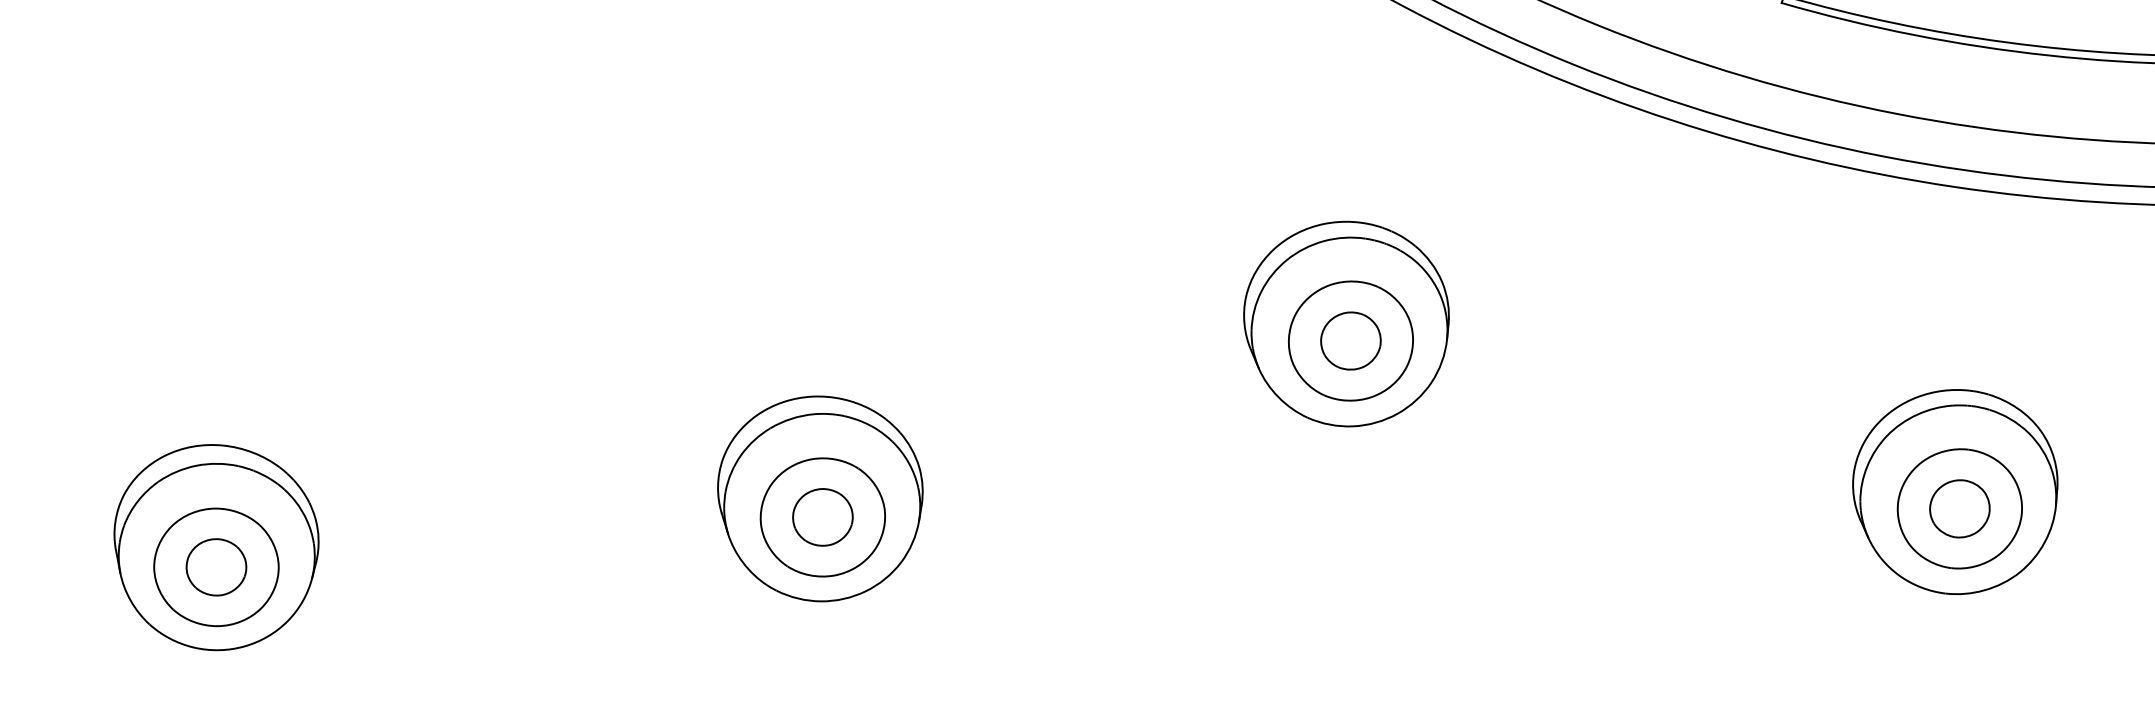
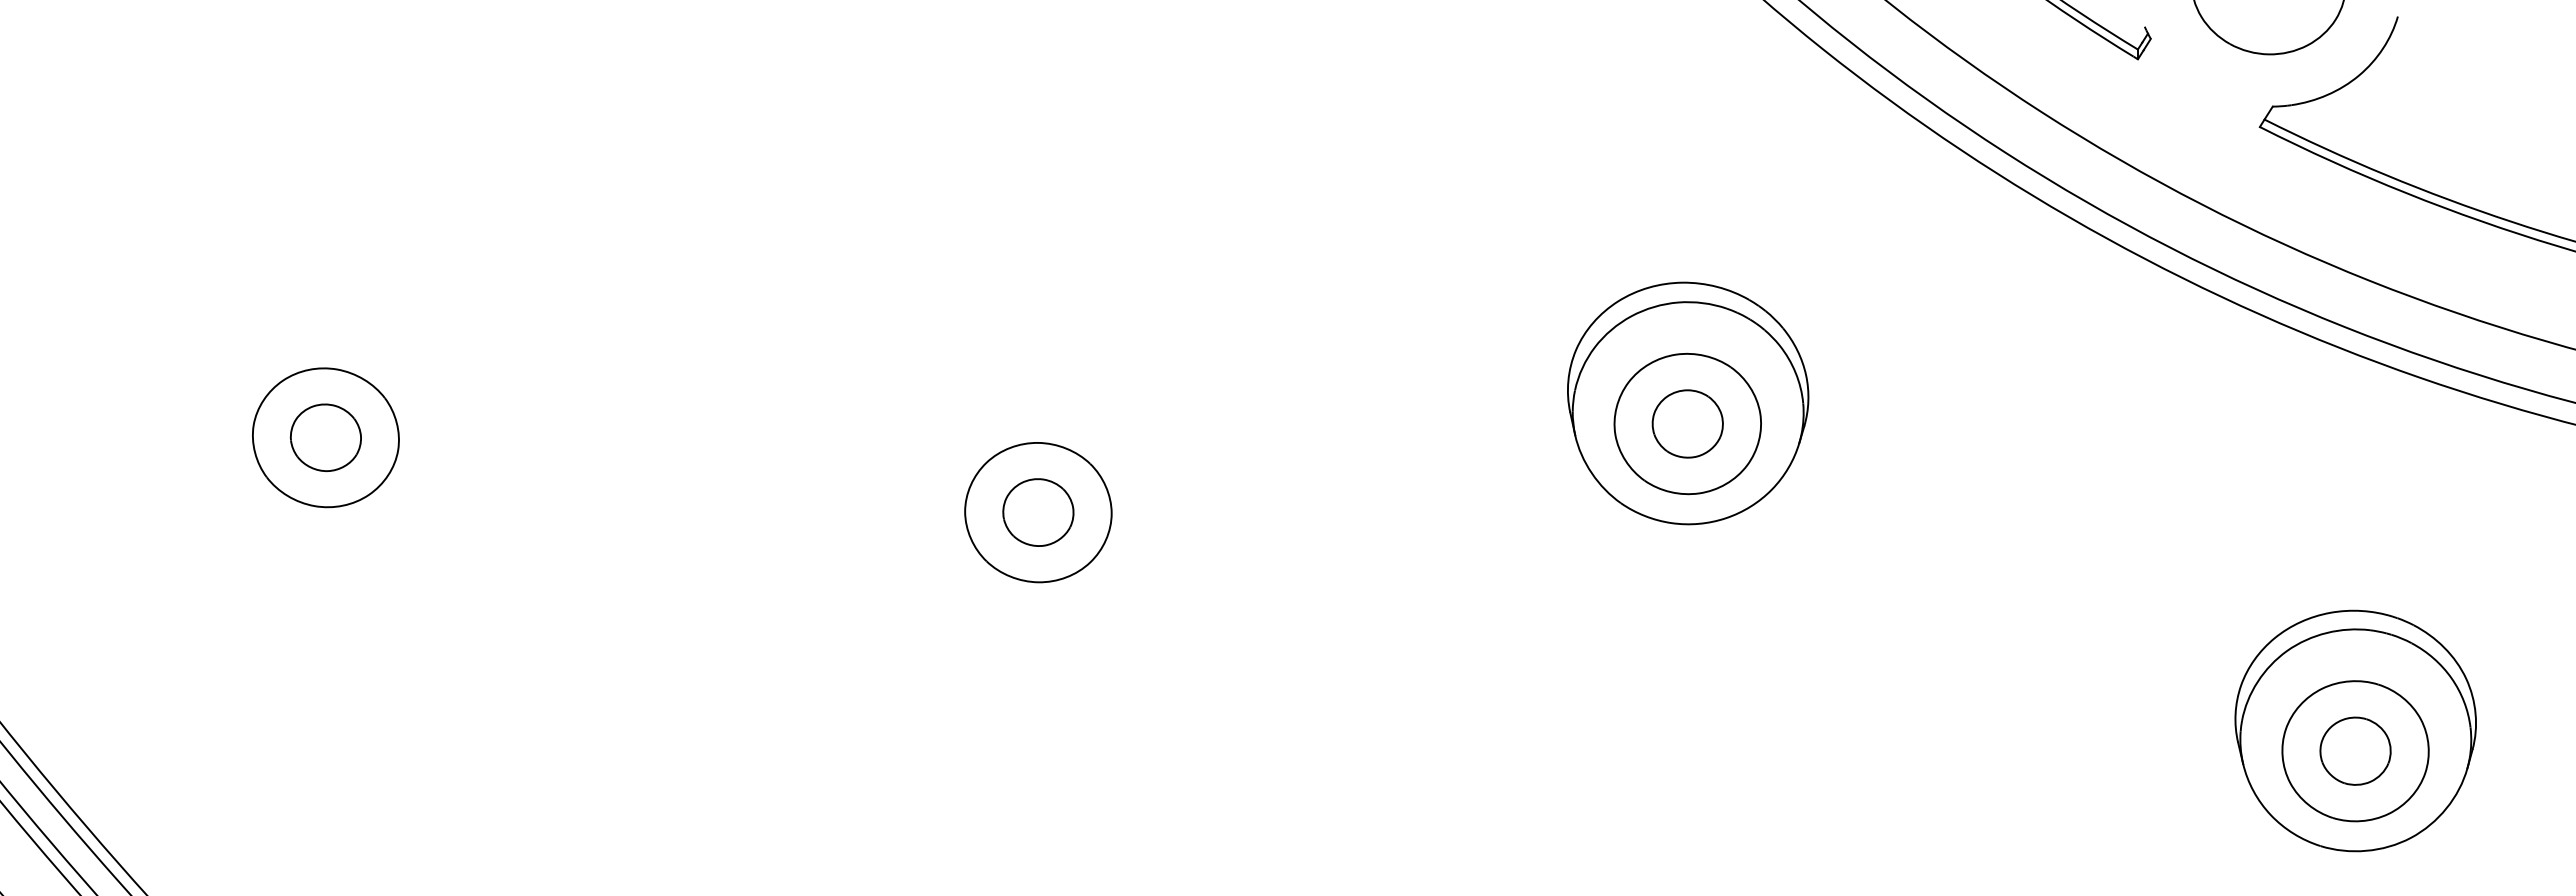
part: (822, 498) -> (1041, 490), removed
part: (218, 546) -> (332, 414), removed

